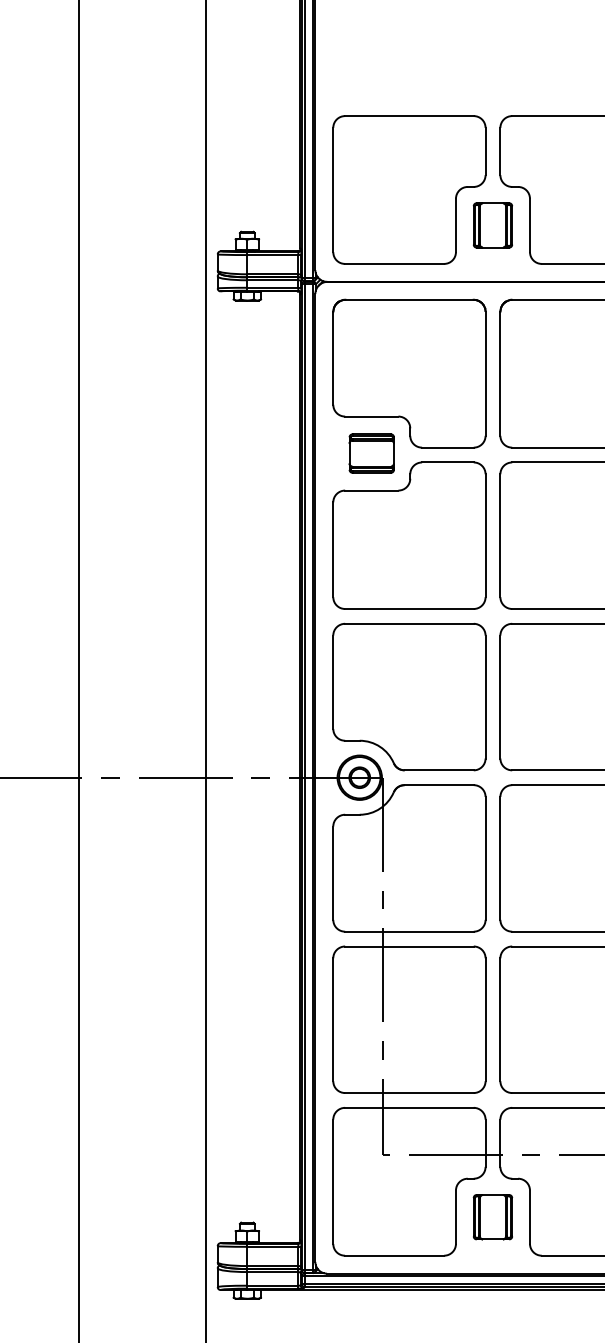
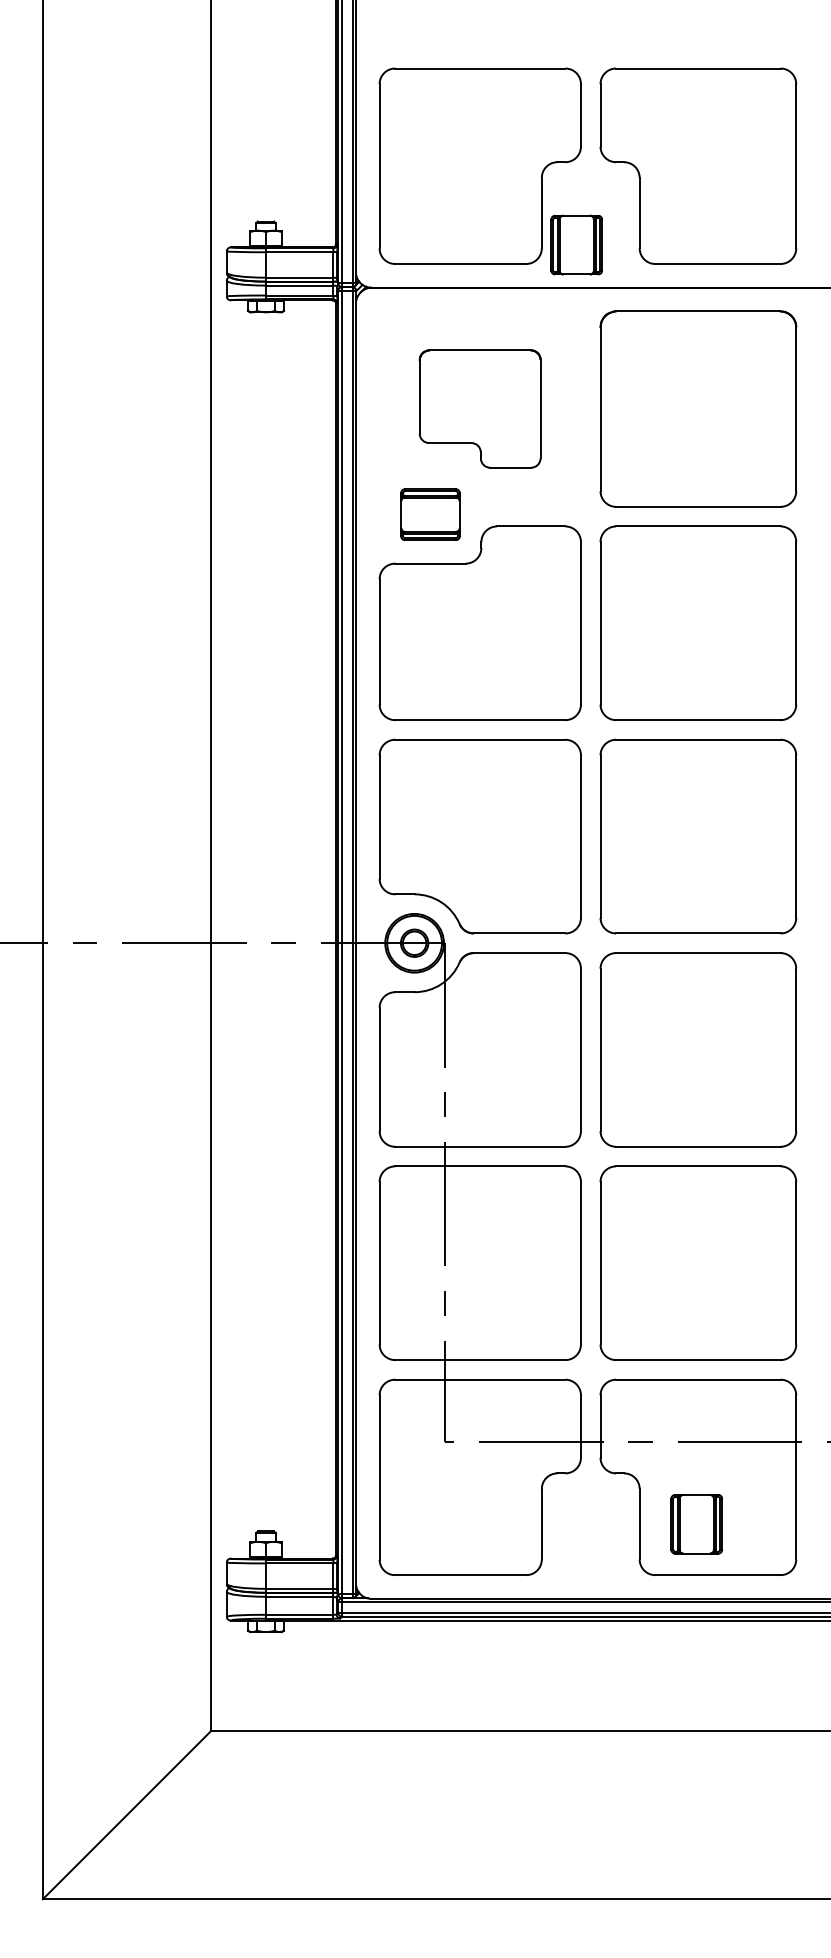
part: (492, 224) -> (576, 244), moved
part: (408, 373) -> (479, 408), size x0.6
part: (492, 1217) -> (696, 1524), moved

